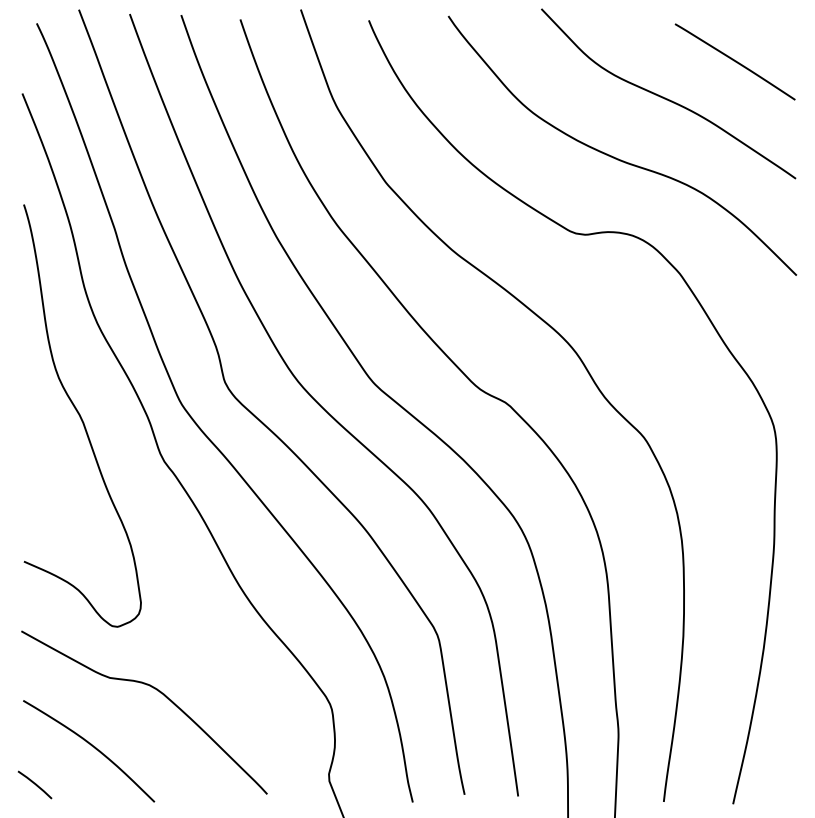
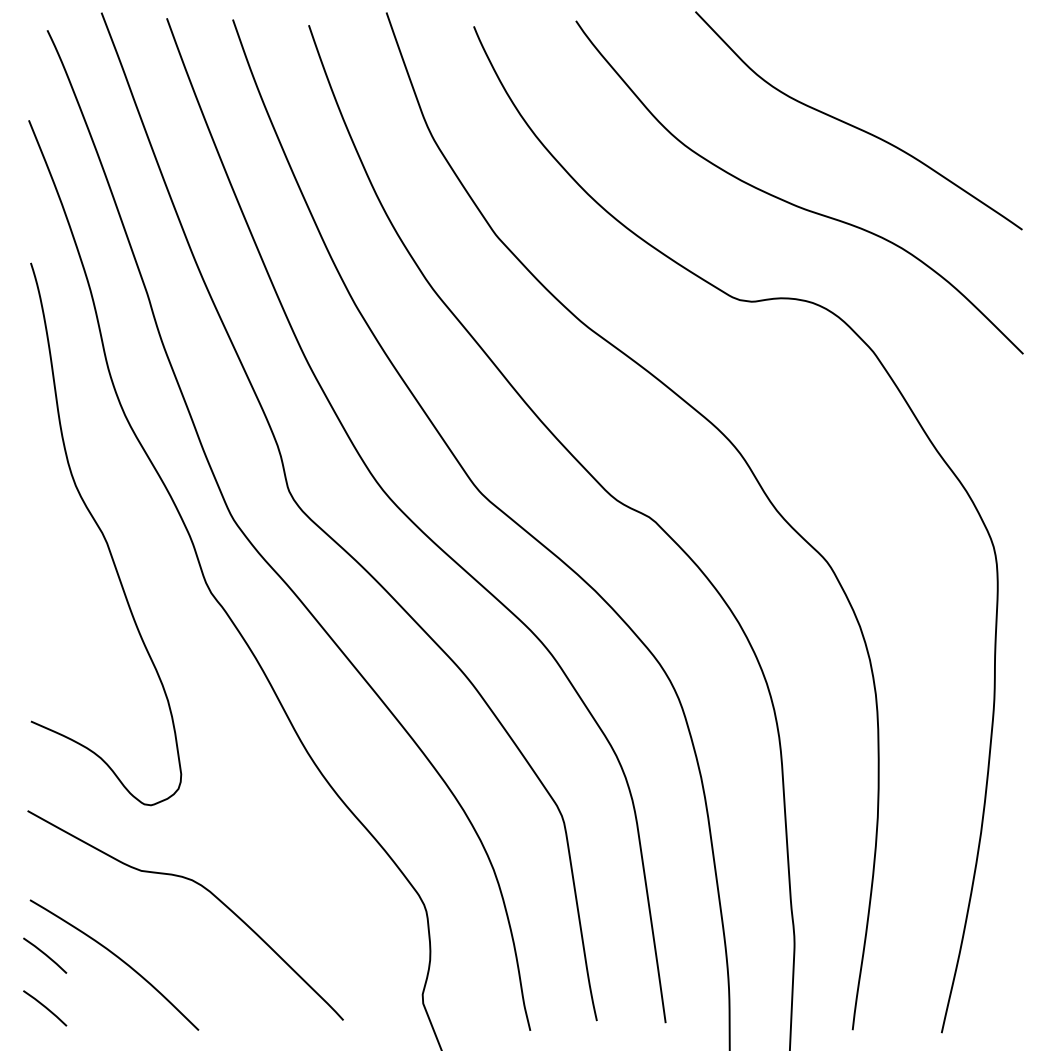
line: (734, 61) -> (943, 79), removed
line: (35, 743) -> (45, 955), added

